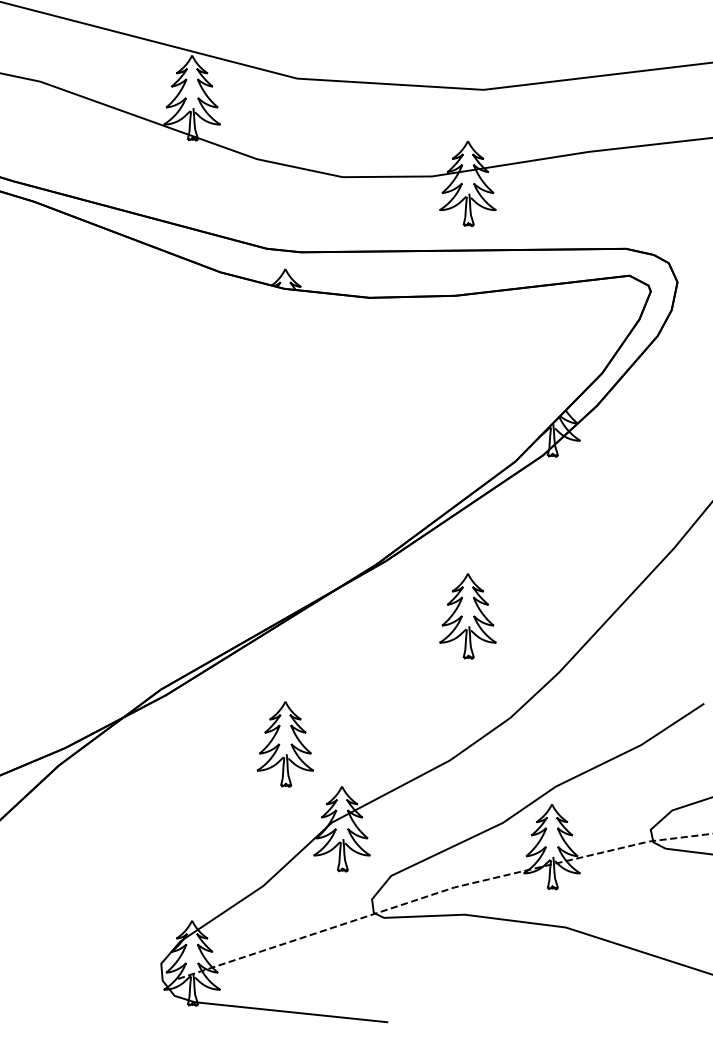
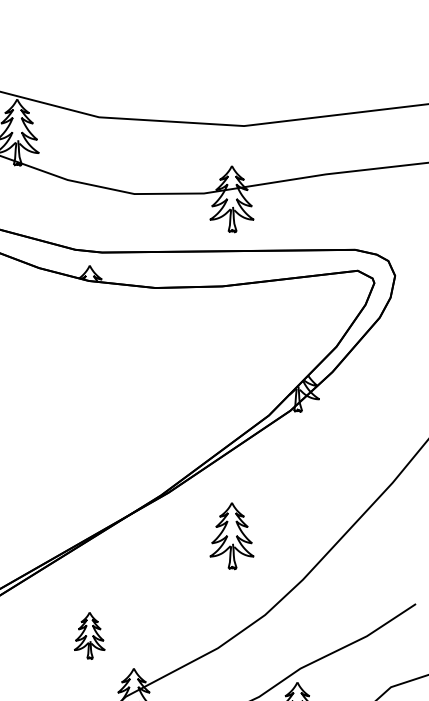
part: (284, 744) -> (89, 635), size x0.7

